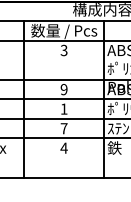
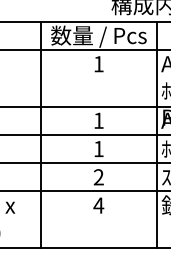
text: (63, 50) -> (97, 64), 3 -> 1
text: (63, 89) -> (97, 120), 9 -> 1
text: (63, 128) -> (97, 177), 7 -> 2

